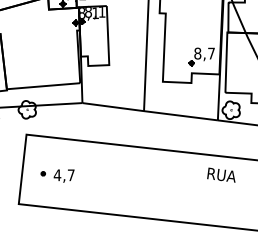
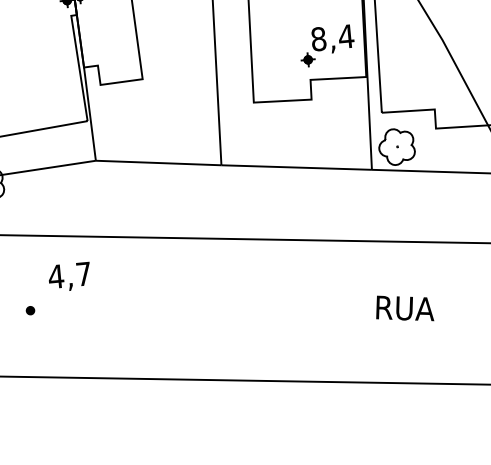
text: (211, 53) -> (346, 36), 8,7 -> 8,4
text: (221, 174) -> (404, 307), moved
text: (63, 175) -> (68, 275), moved

